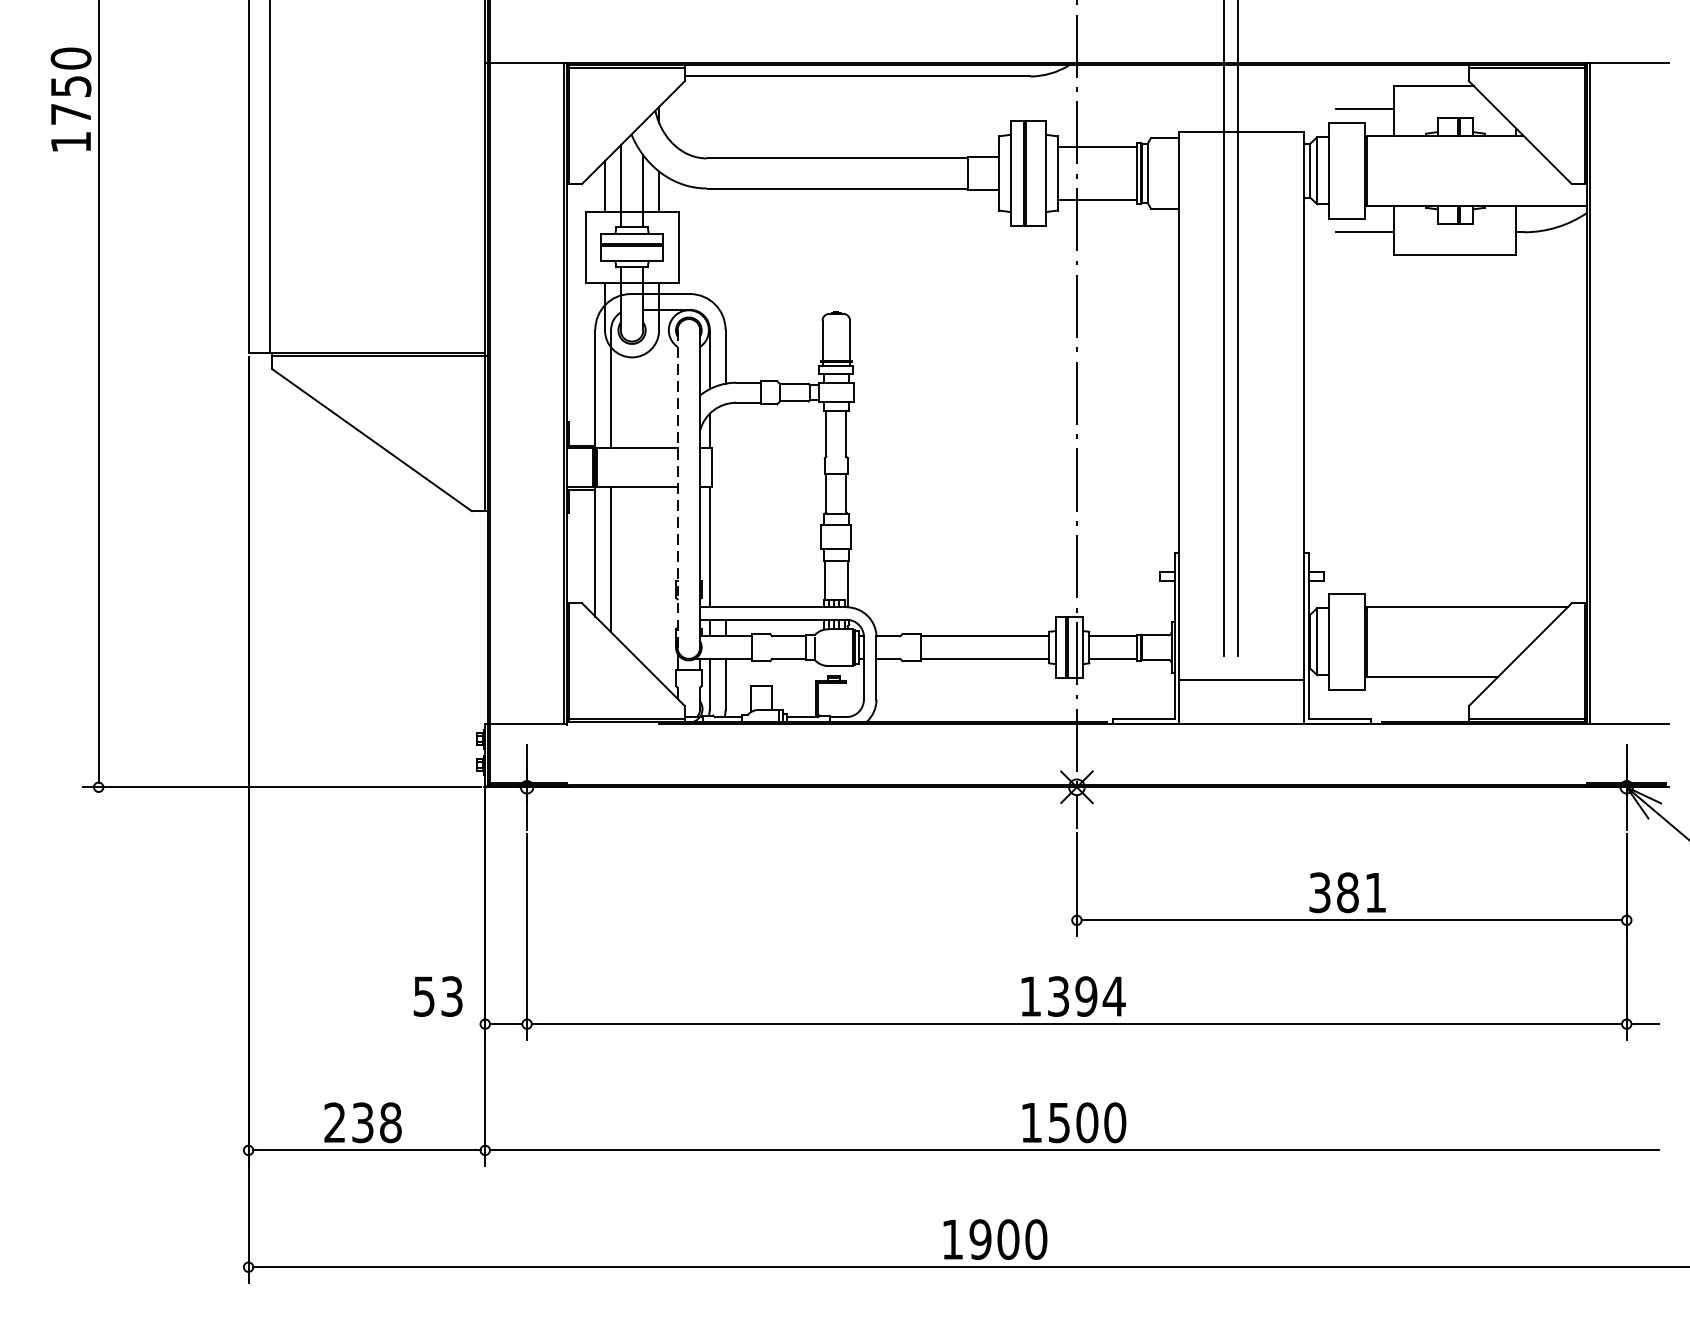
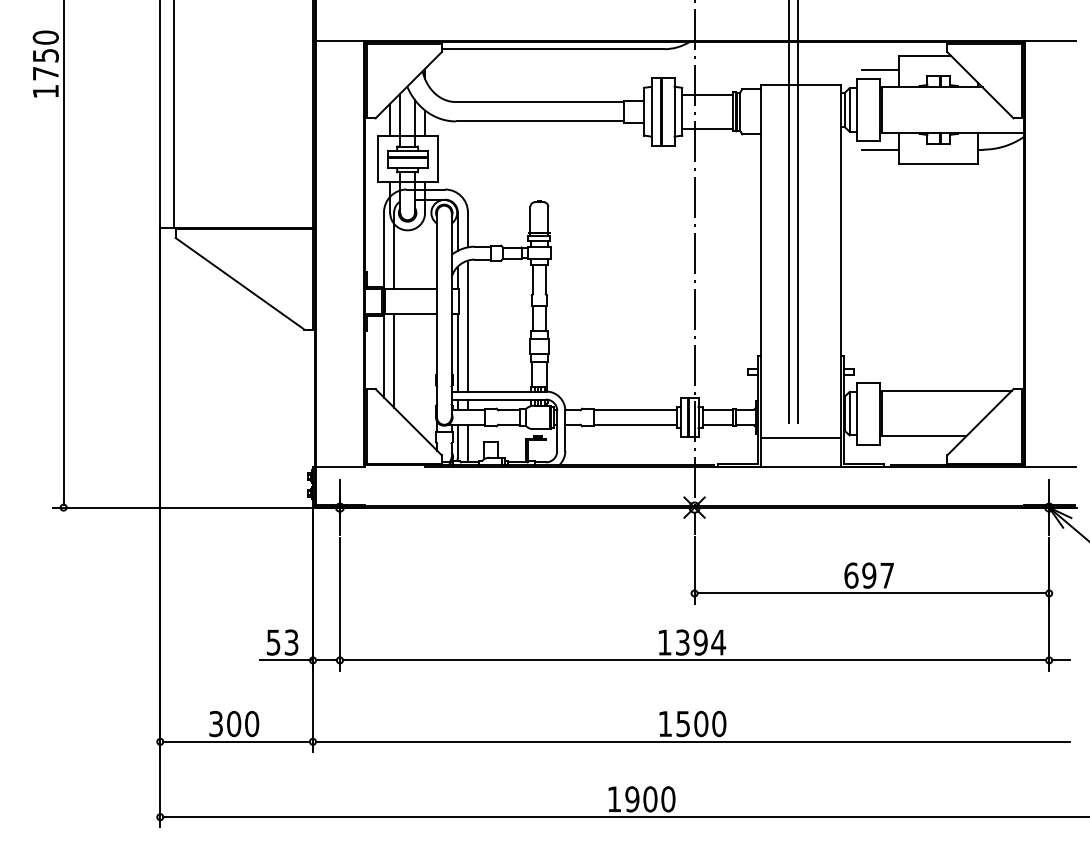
line: (678, 487) -> (437, 314), dashed -> solid
line: (724, 504) -> (467, 325), added
text: (1346, 892) -> (868, 575), 381 -> 697
line: (442, 1024) -> (285, 660), added
text: (363, 1121) -> (234, 723), 238 -> 300

